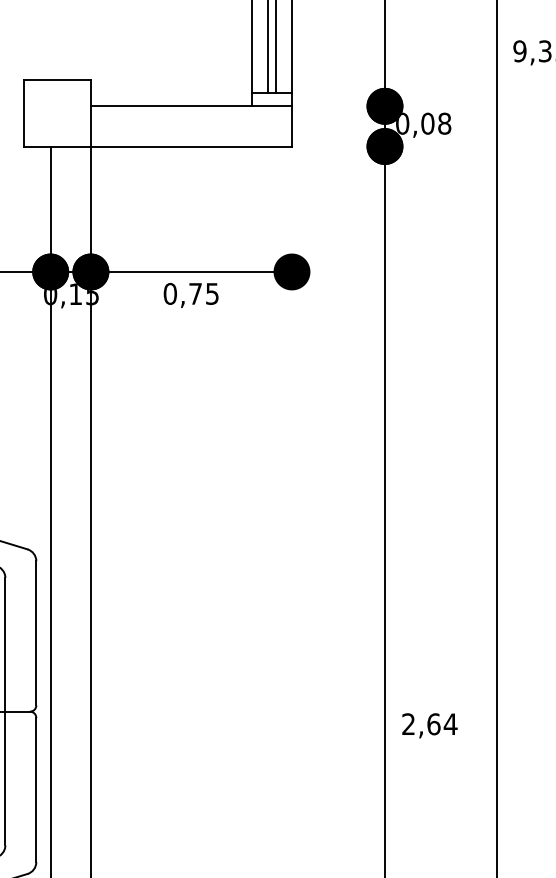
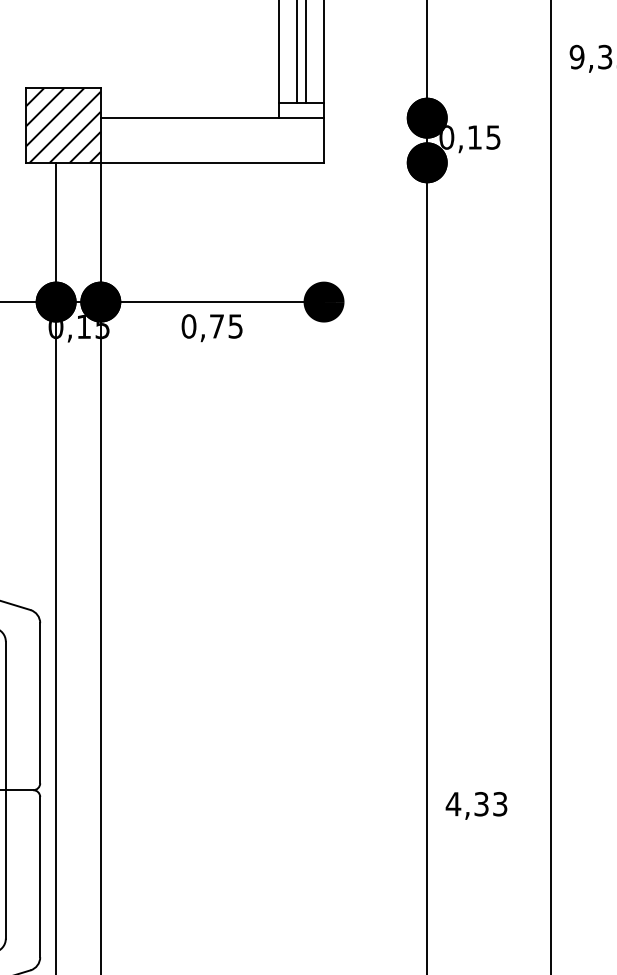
hatch: (57, 112) -> (63, 125), added
text: (435, 123) -> (483, 137), 0,08 -> 0,15
text: (429, 724) -> (476, 804), 2,64 -> 4,33

